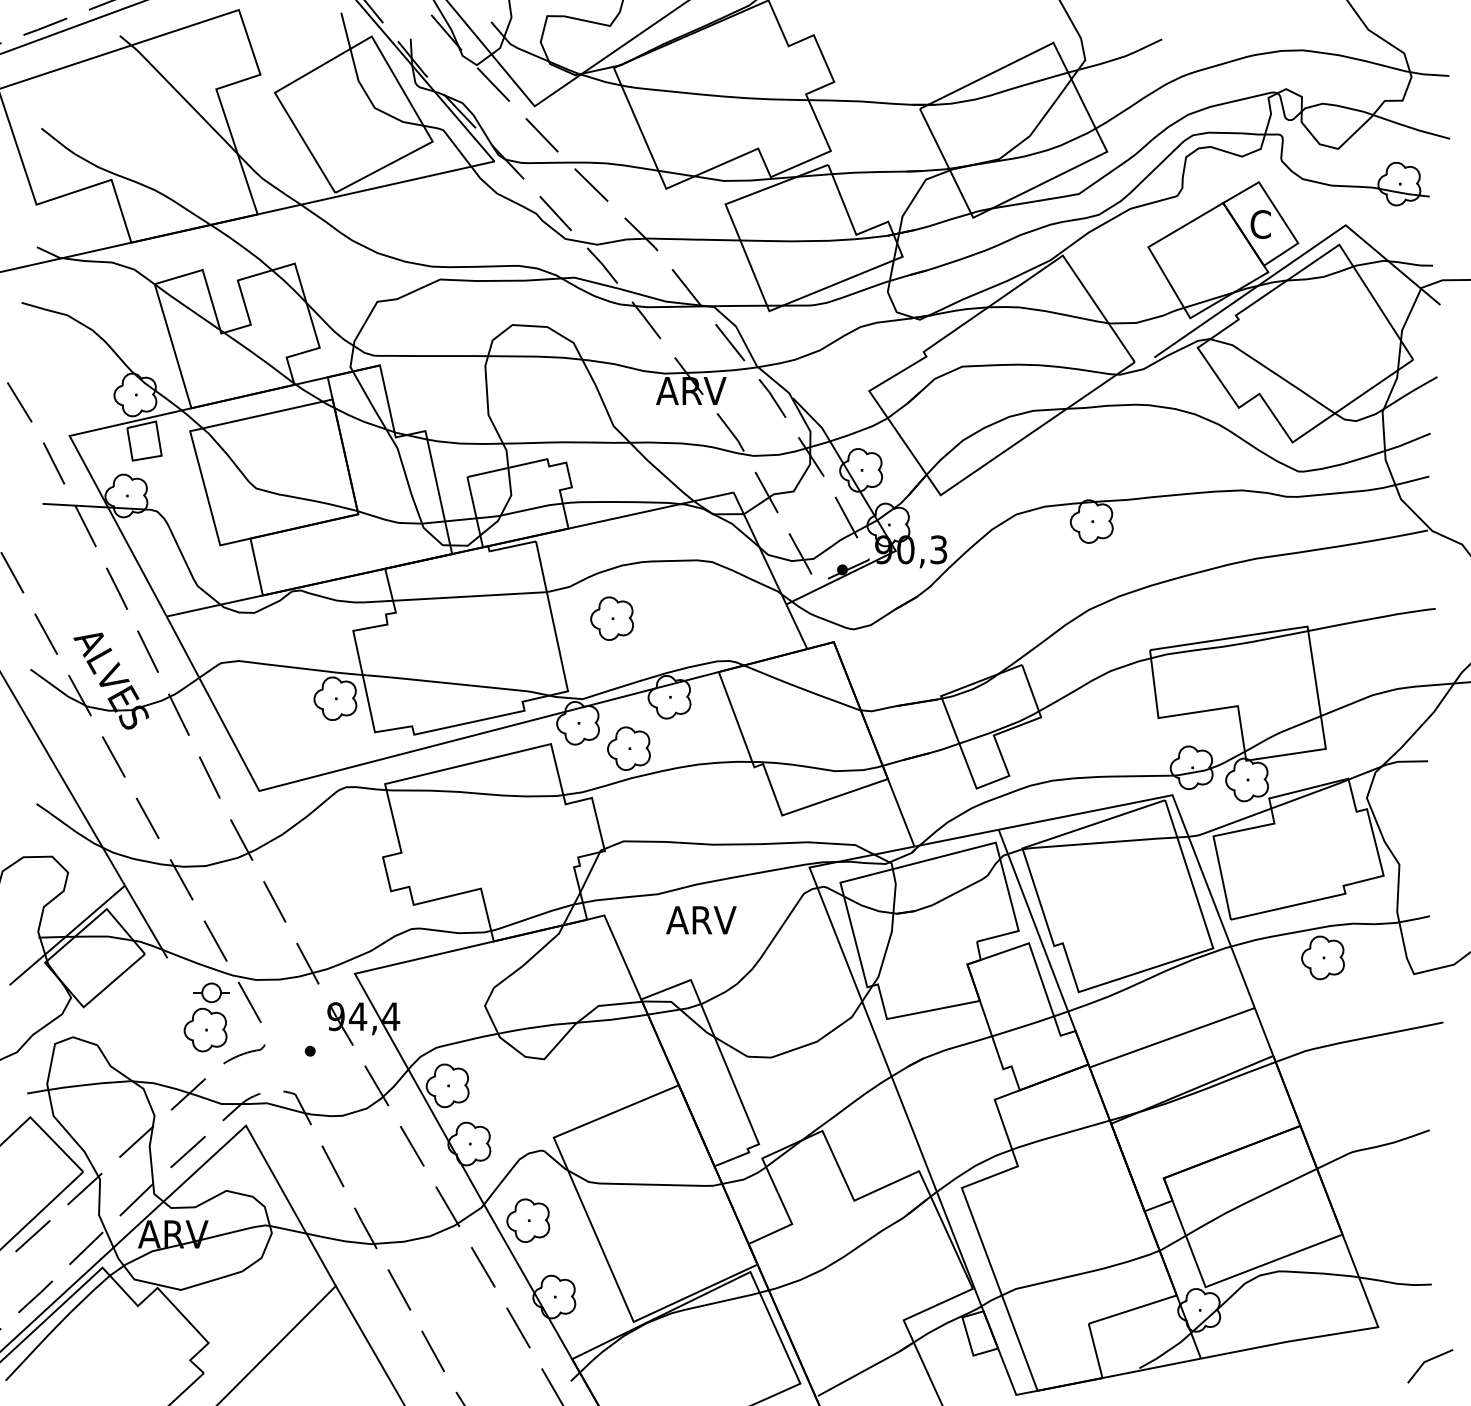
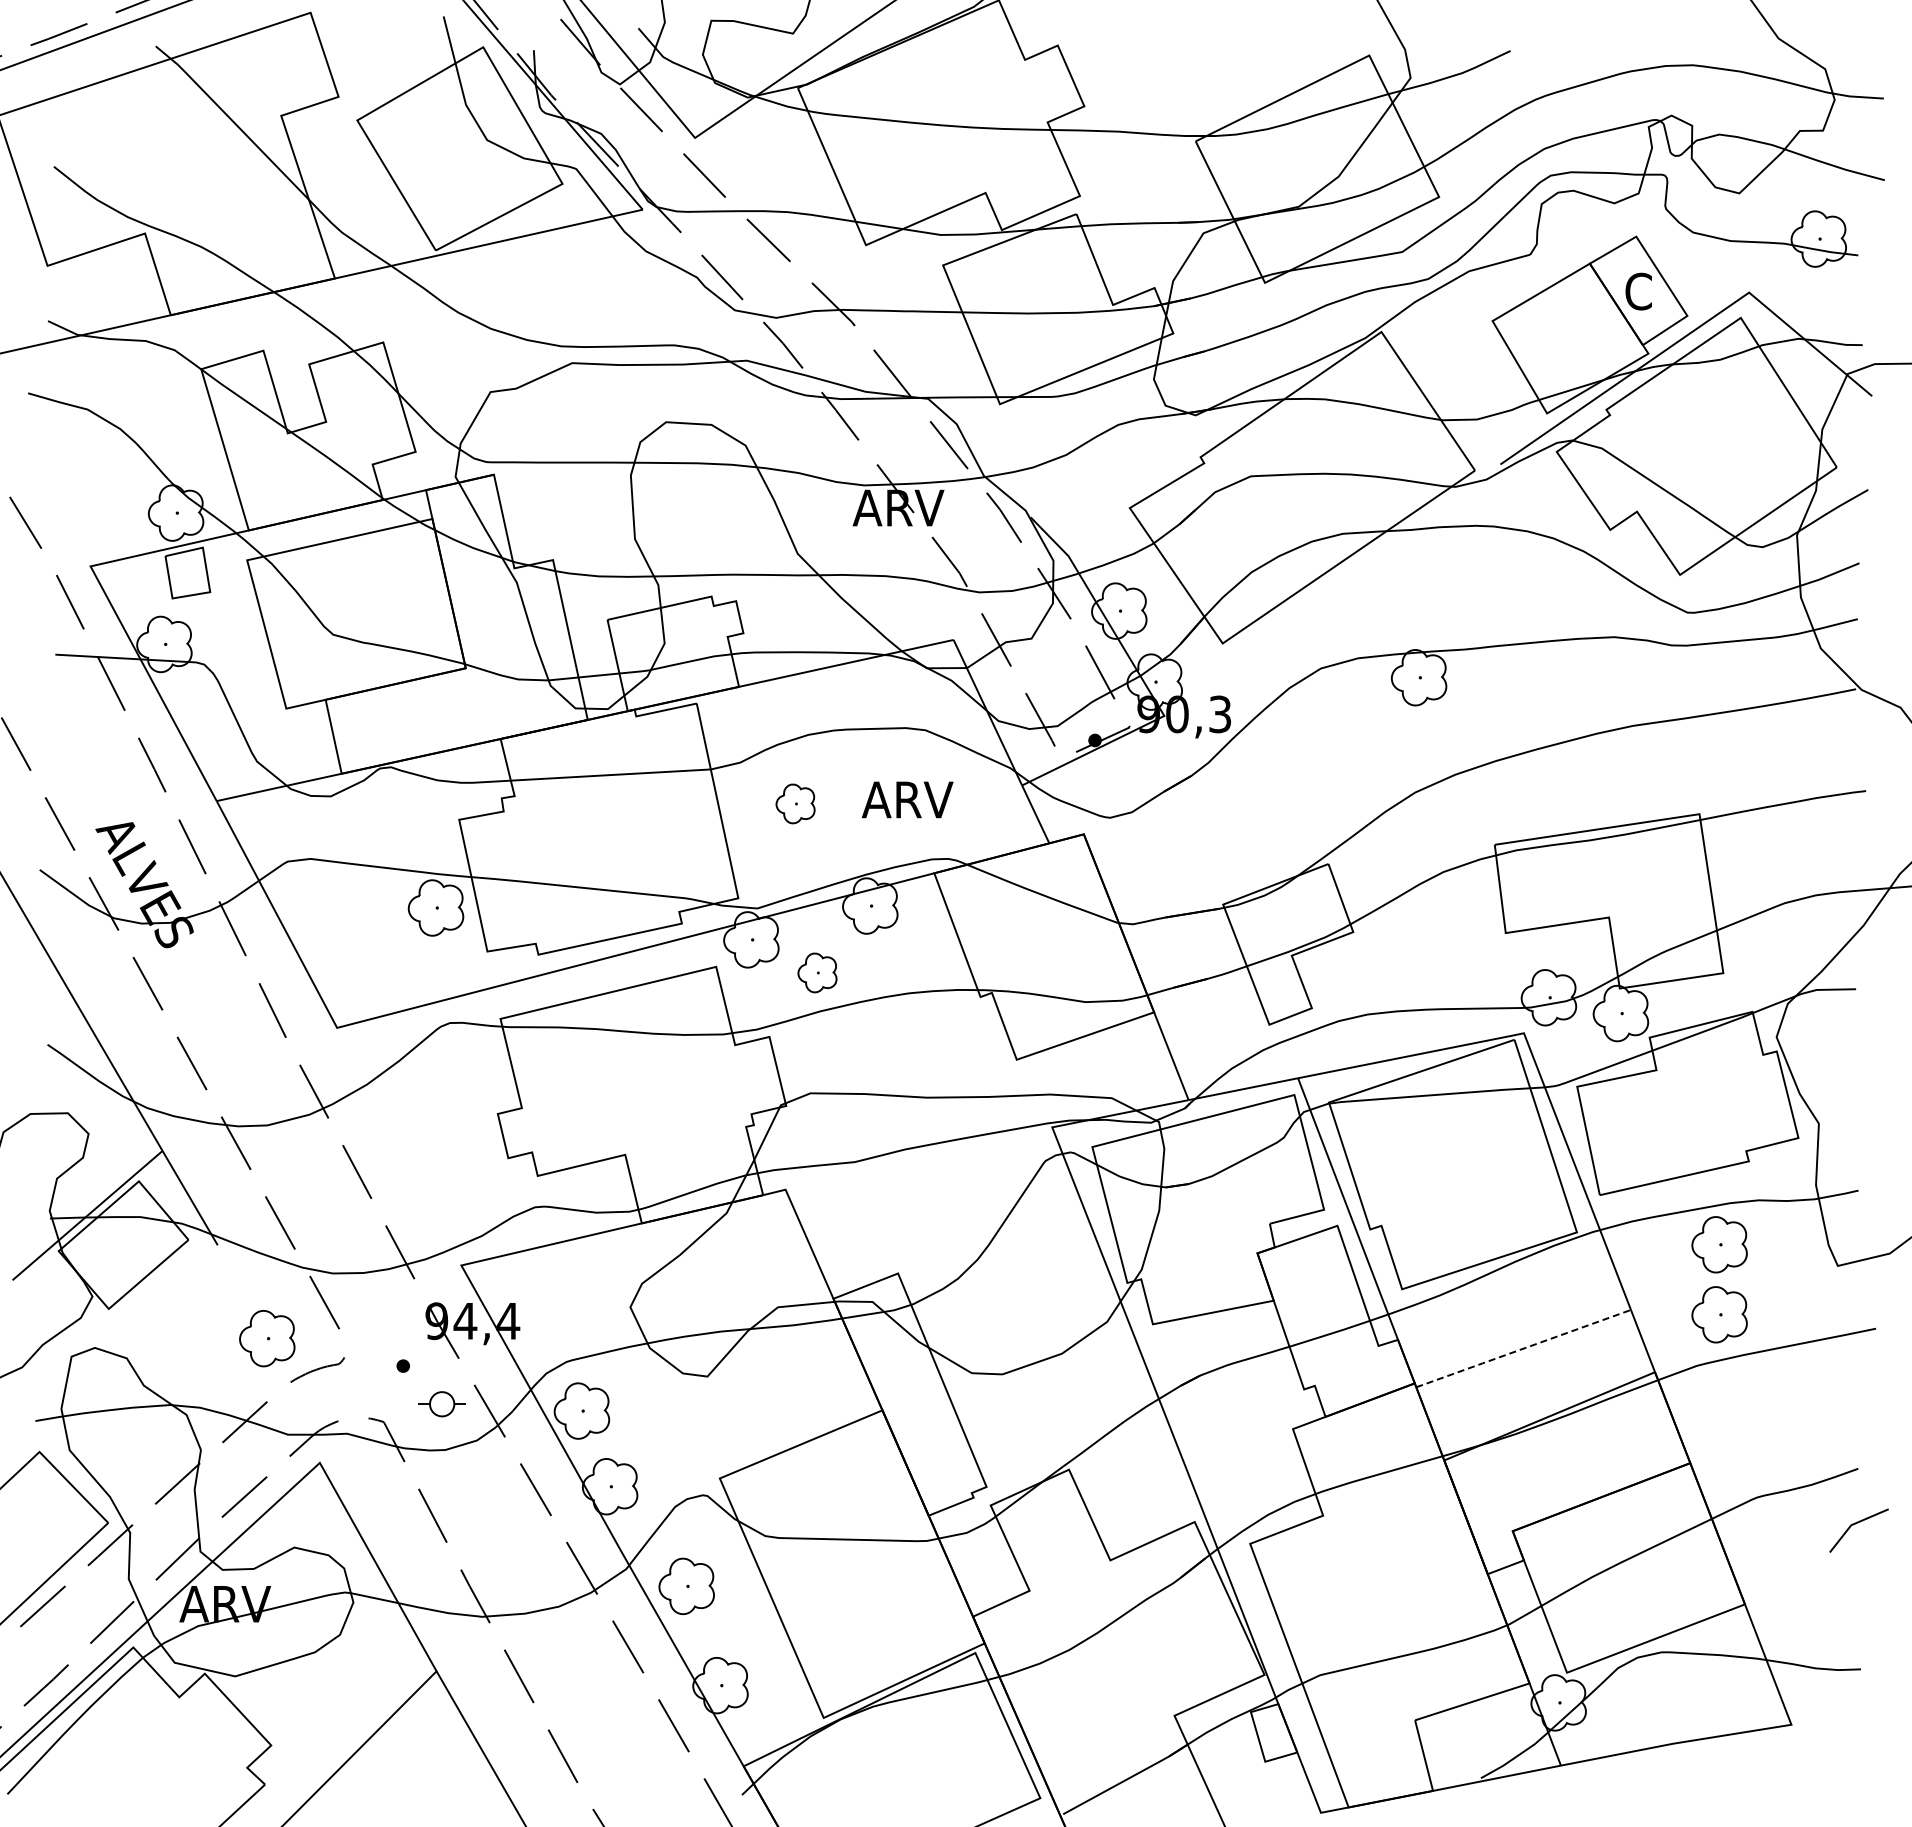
part: (612, 618) -> (795, 803), size x0.7
part: (628, 748) -> (817, 972), size x0.7
text: (701, 919) -> (907, 799), moved
part: (211, 993) -> (441, 1404), moved
part: (1322, 1011) -> (1719, 1314), added
line: (1171, 1037) -> (1522, 1348), solid -> dashed
line: (1427, 1361) -> (1855, 1524), moved

